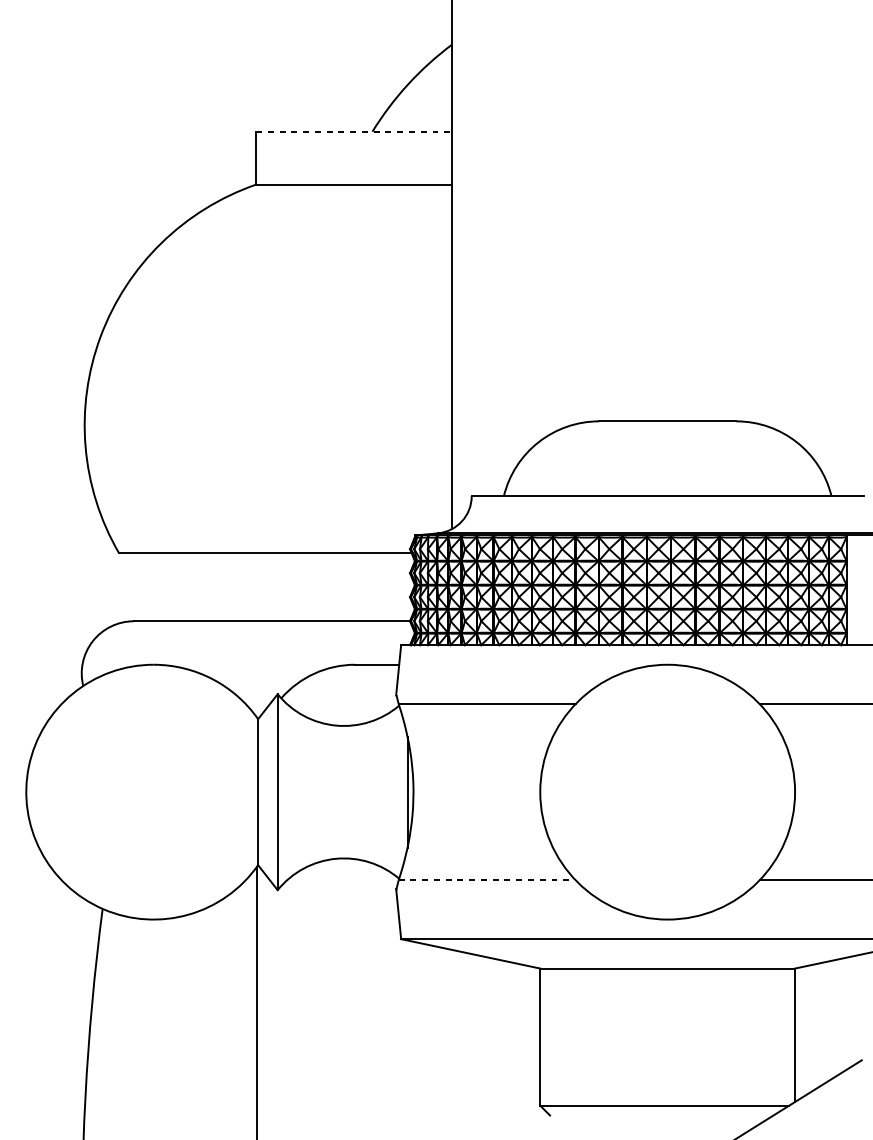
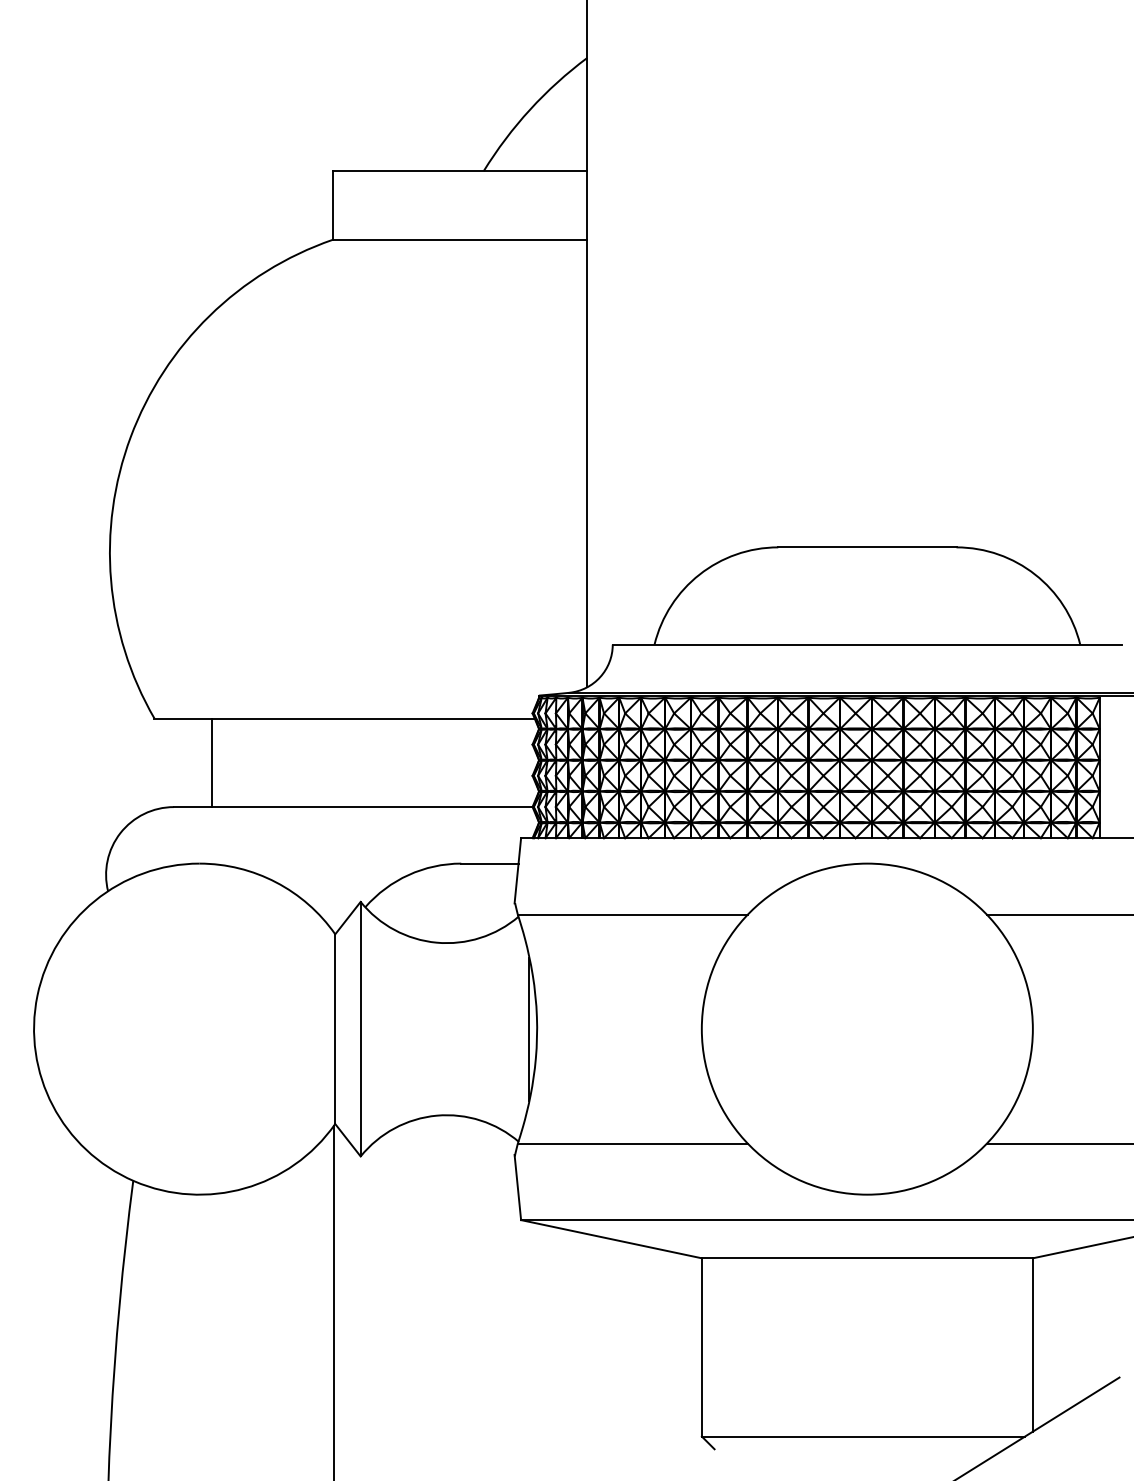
line: (354, 132) -> (460, 171), dashed -> solid
line: (162, 586) -> (211, 762), added
line: (487, 880) -> (633, 1143), dashed -> solid

